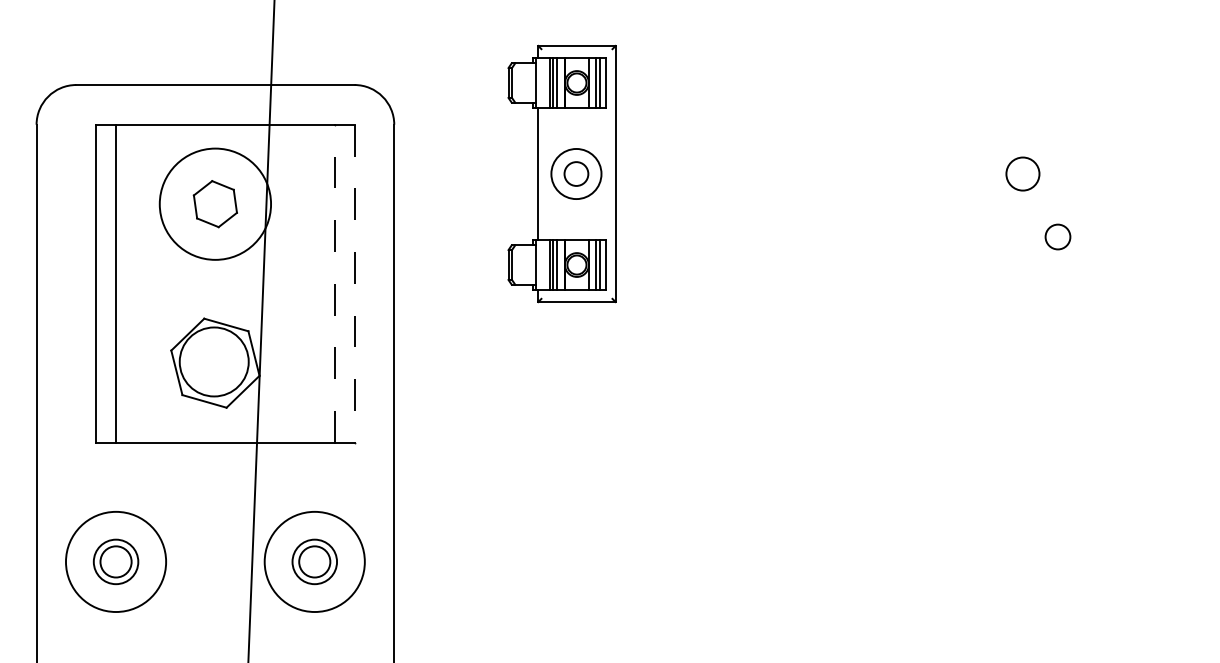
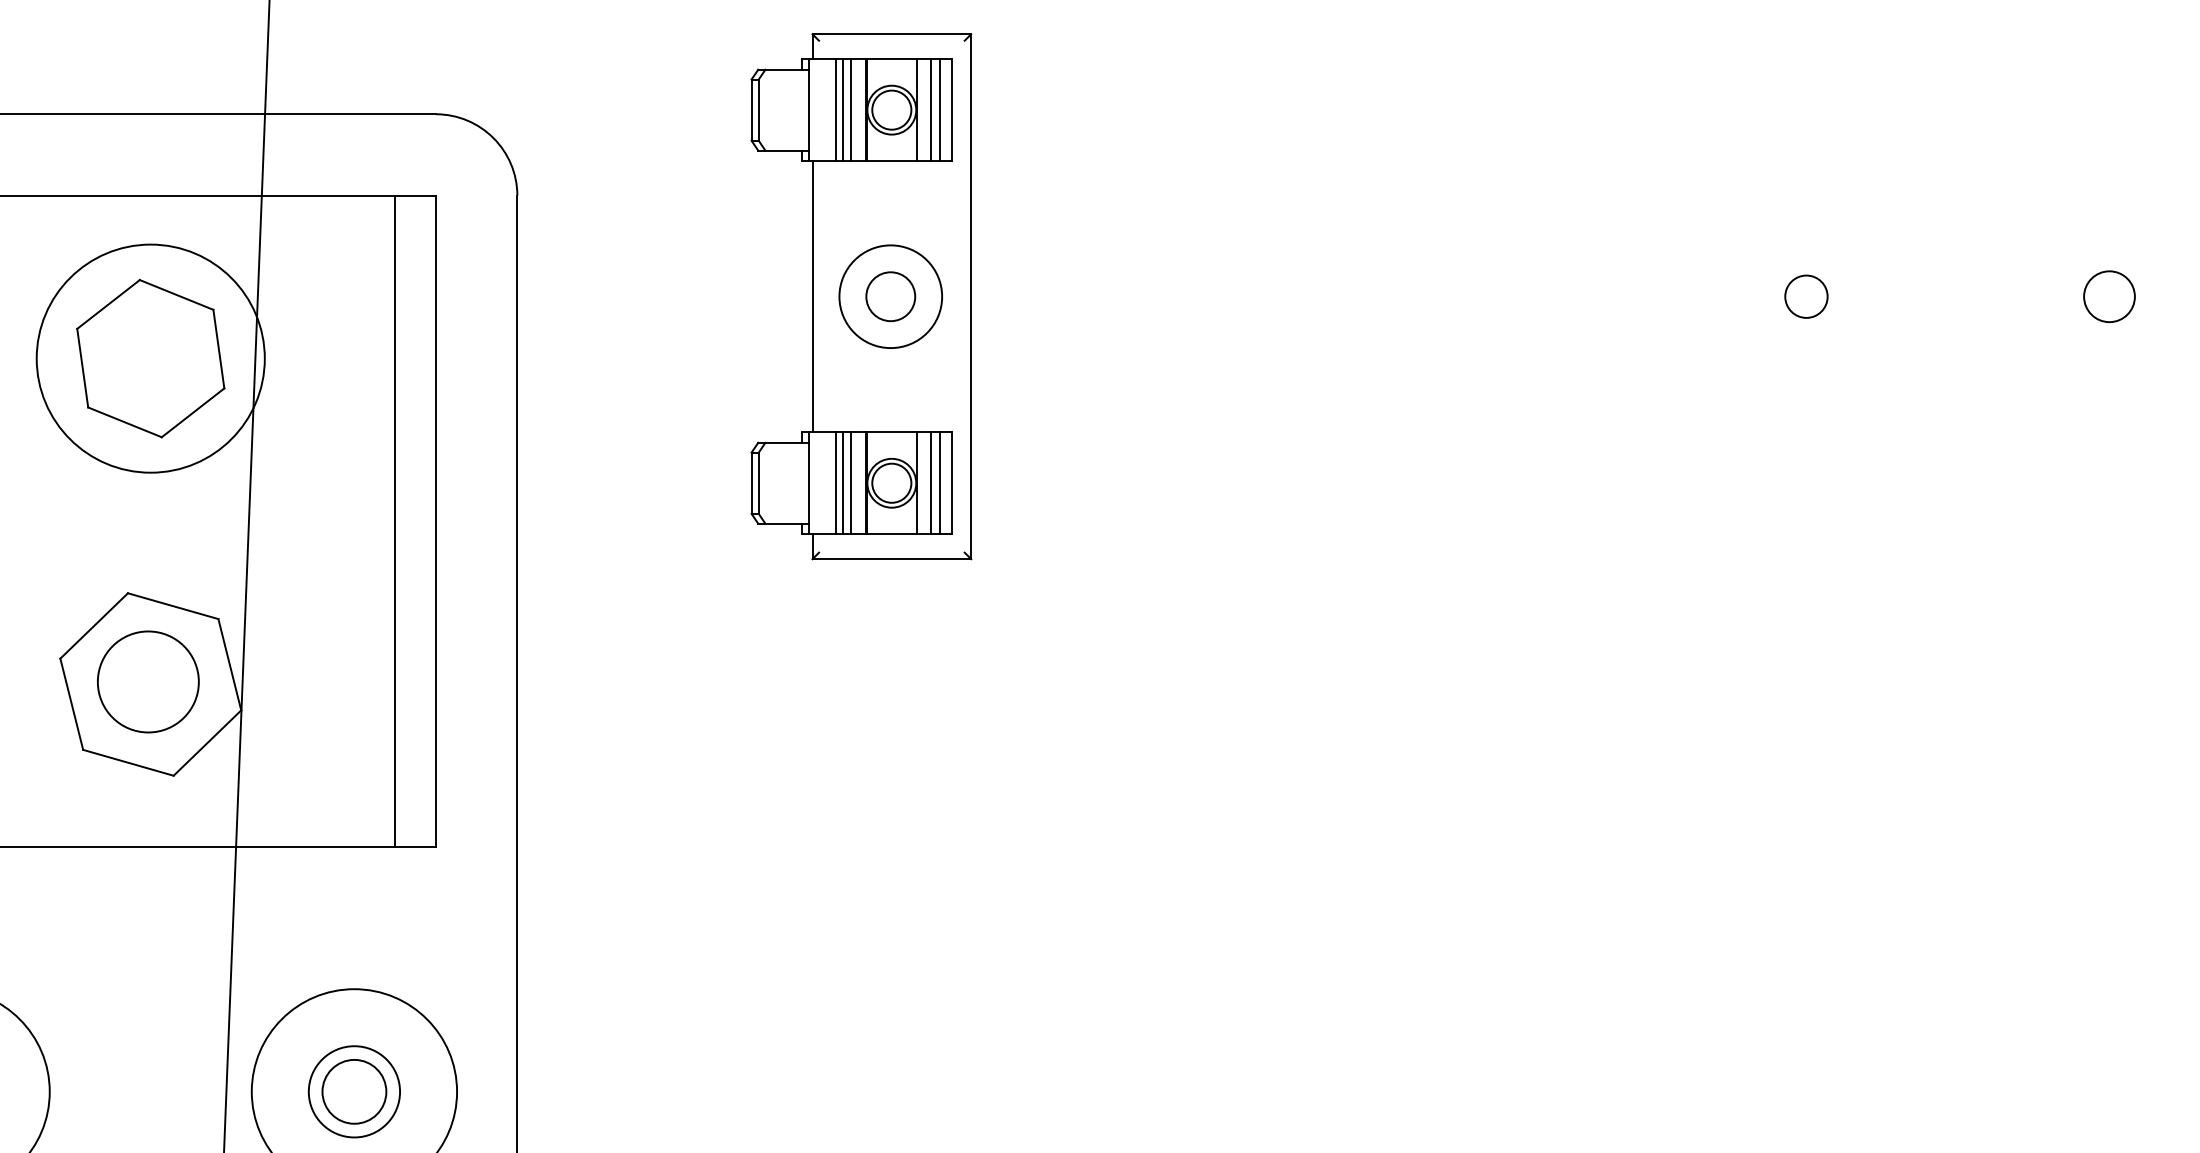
circle: (1023, 173) -> (1807, 295), size x0.62
part: (215, 203) -> (150, 357), size x1.67
circle: (1057, 236) -> (2108, 295), moved
line: (334, 283) -> (394, 521), dashed -> solid
line: (354, 283) -> (435, 521), dashed -> solid
circle: (213, 361) -> (146, 680), size x0.71

